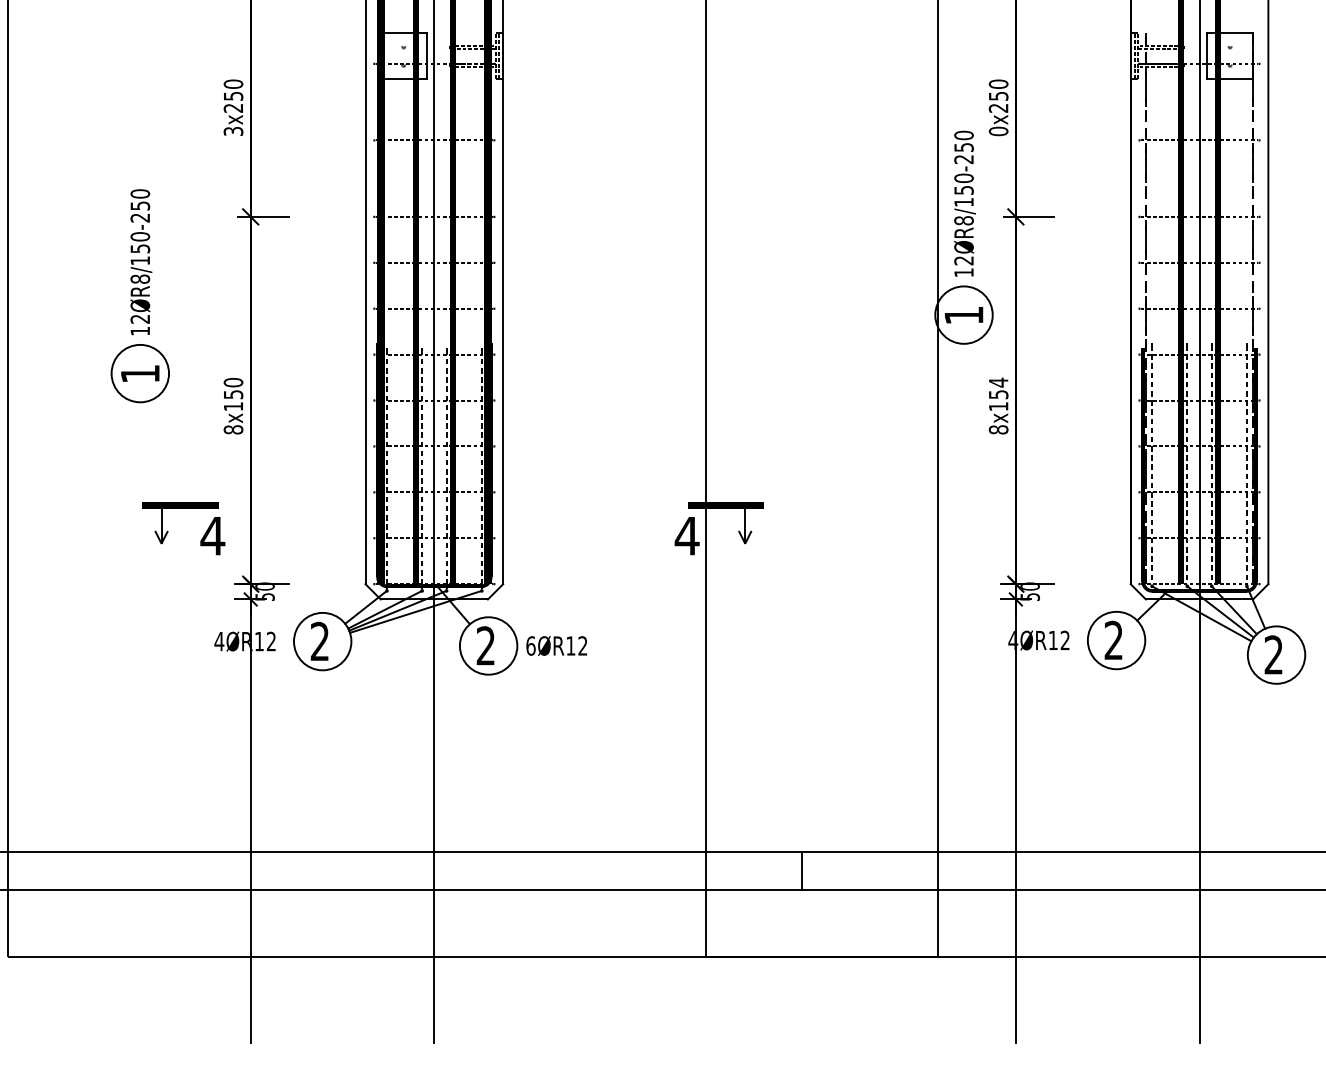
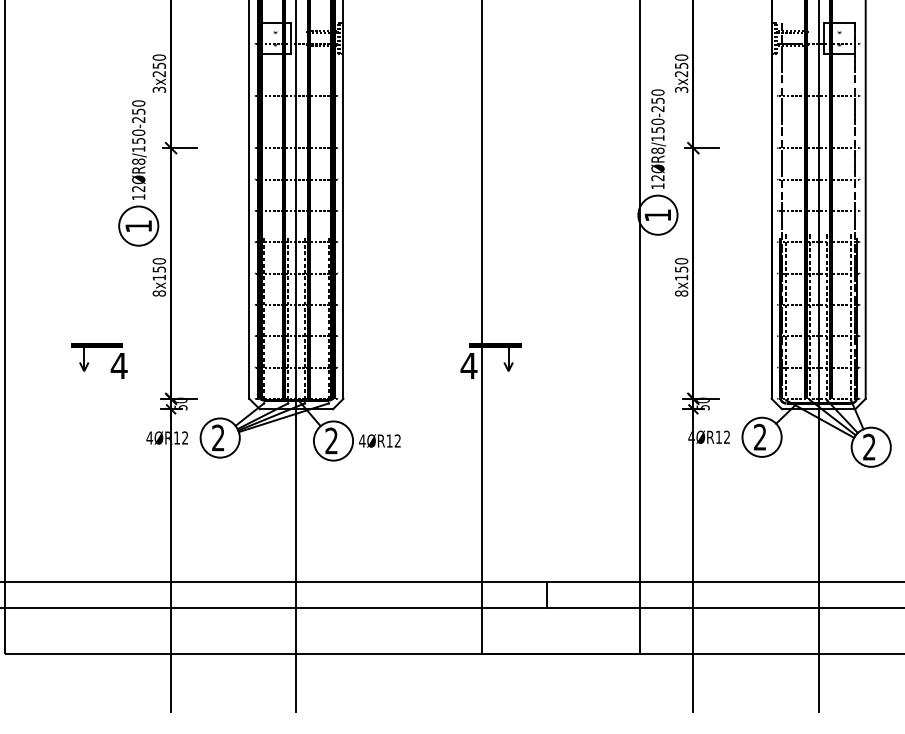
text: (998, 130) -> (681, 89), 0x250 -> 3x250
part: (139, 296) -> (138, 173), moved
text: (998, 382) -> (681, 261), 8x154 -> 8x150
part: (169, 532) -> (89, 363), moved
text: (531, 645) -> (362, 440), 6ØR12 -> 4ØR12

